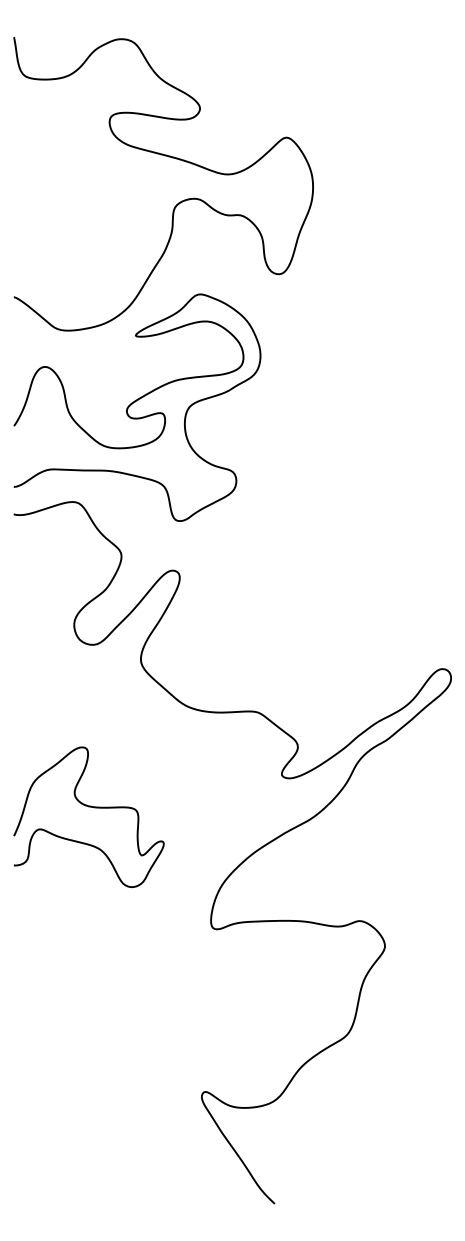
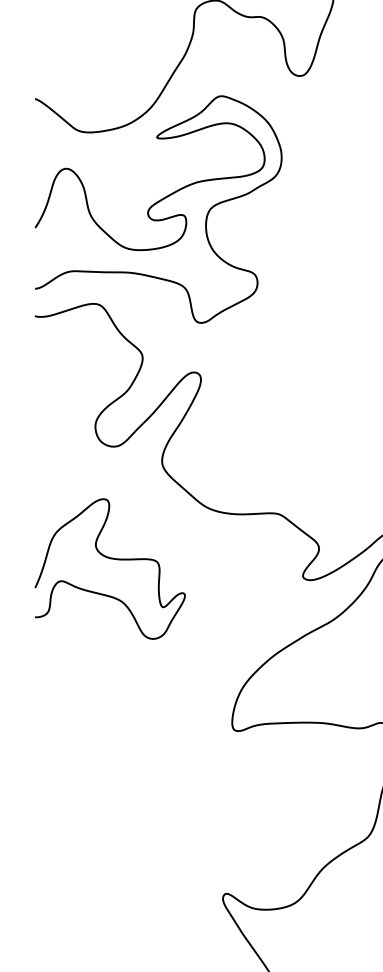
curve: (88, 807) -> (109, 559), moved

